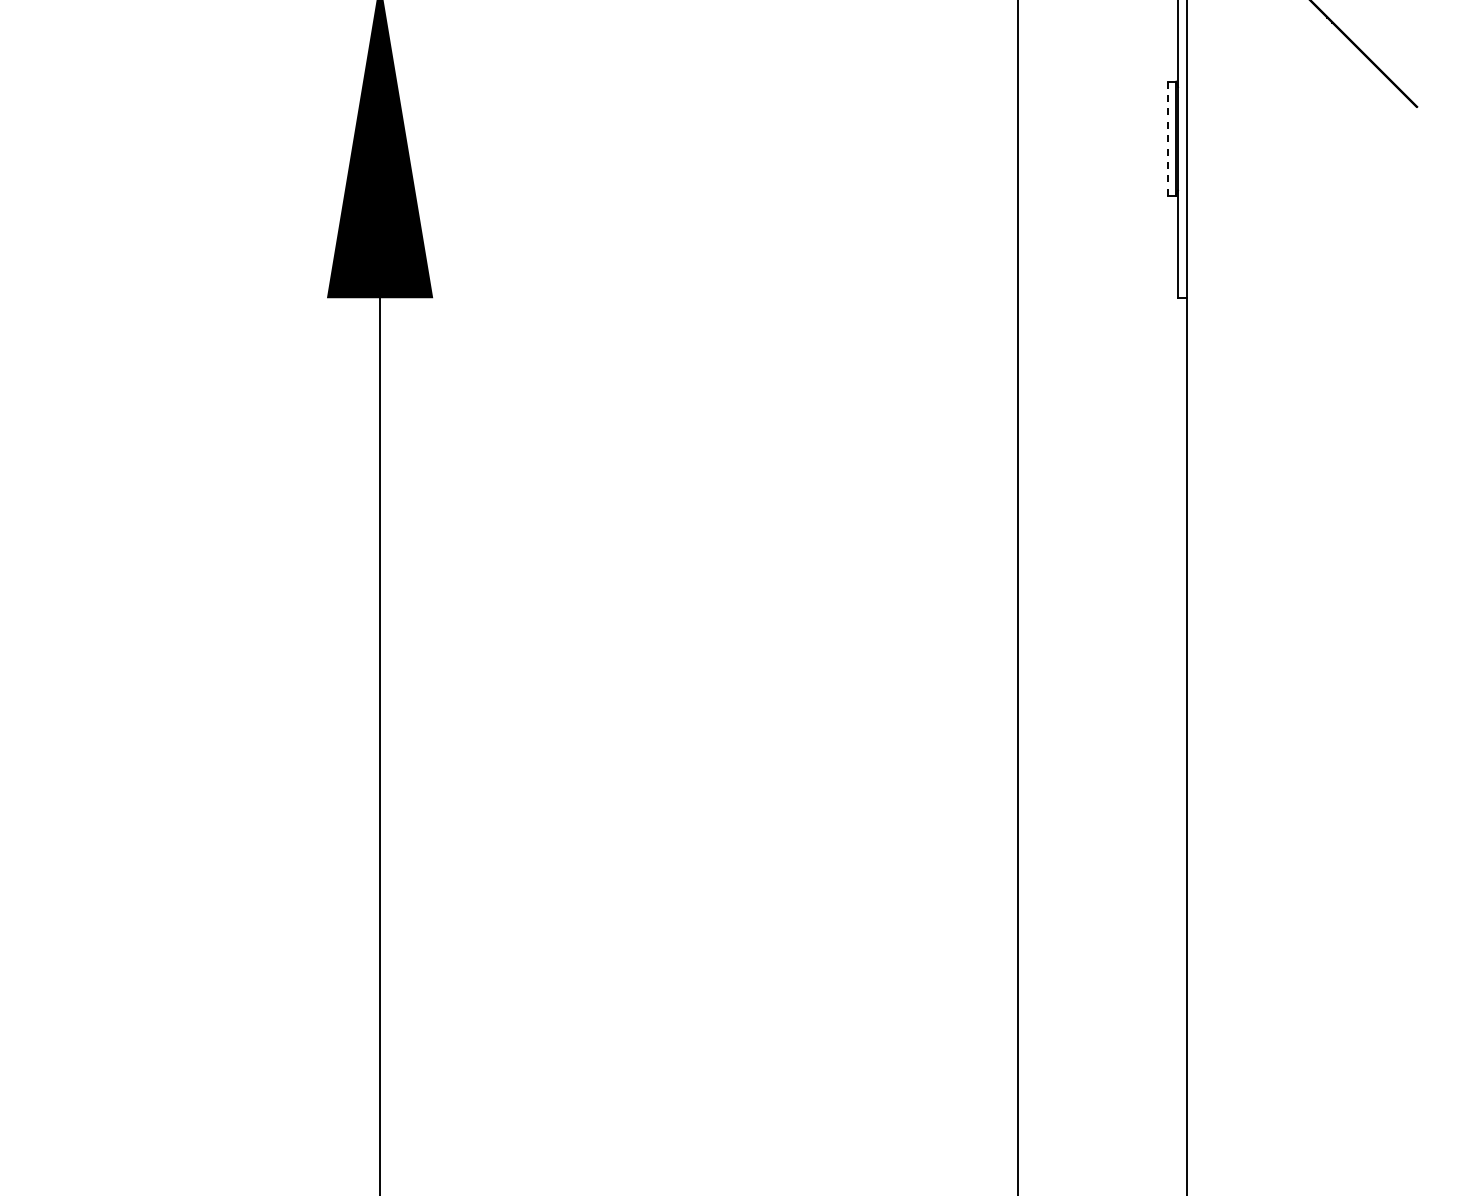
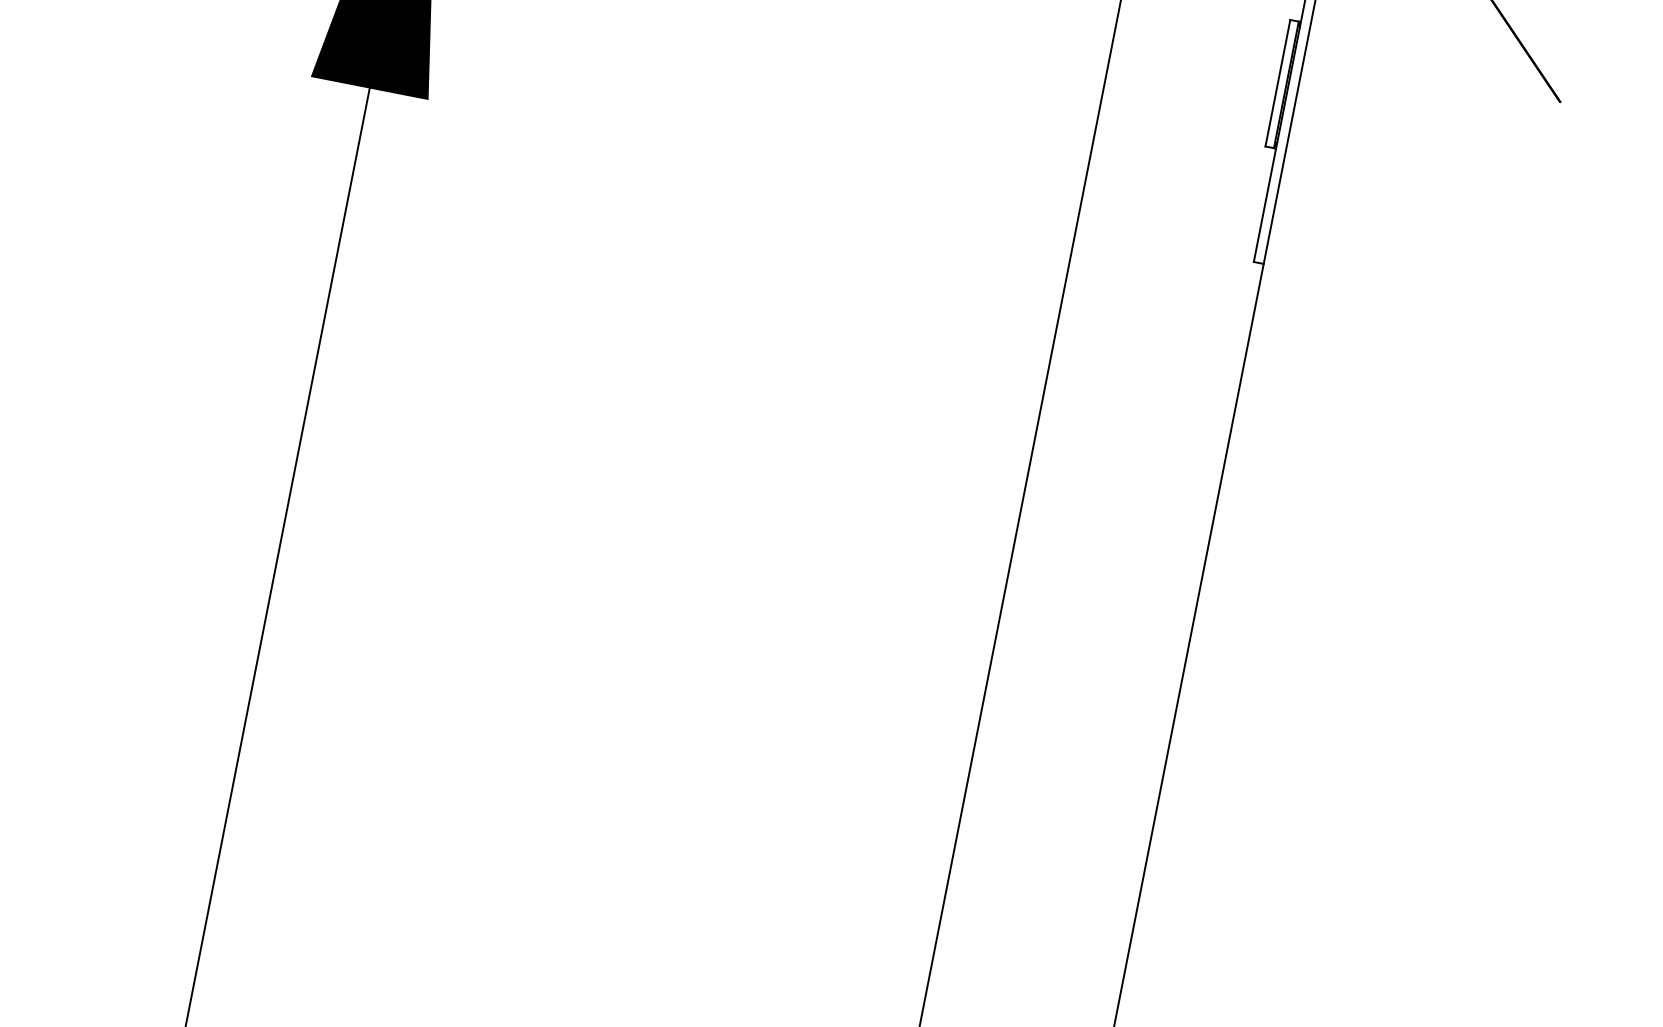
line: (1168, 139) -> (1277, 84), dashed -> solid

